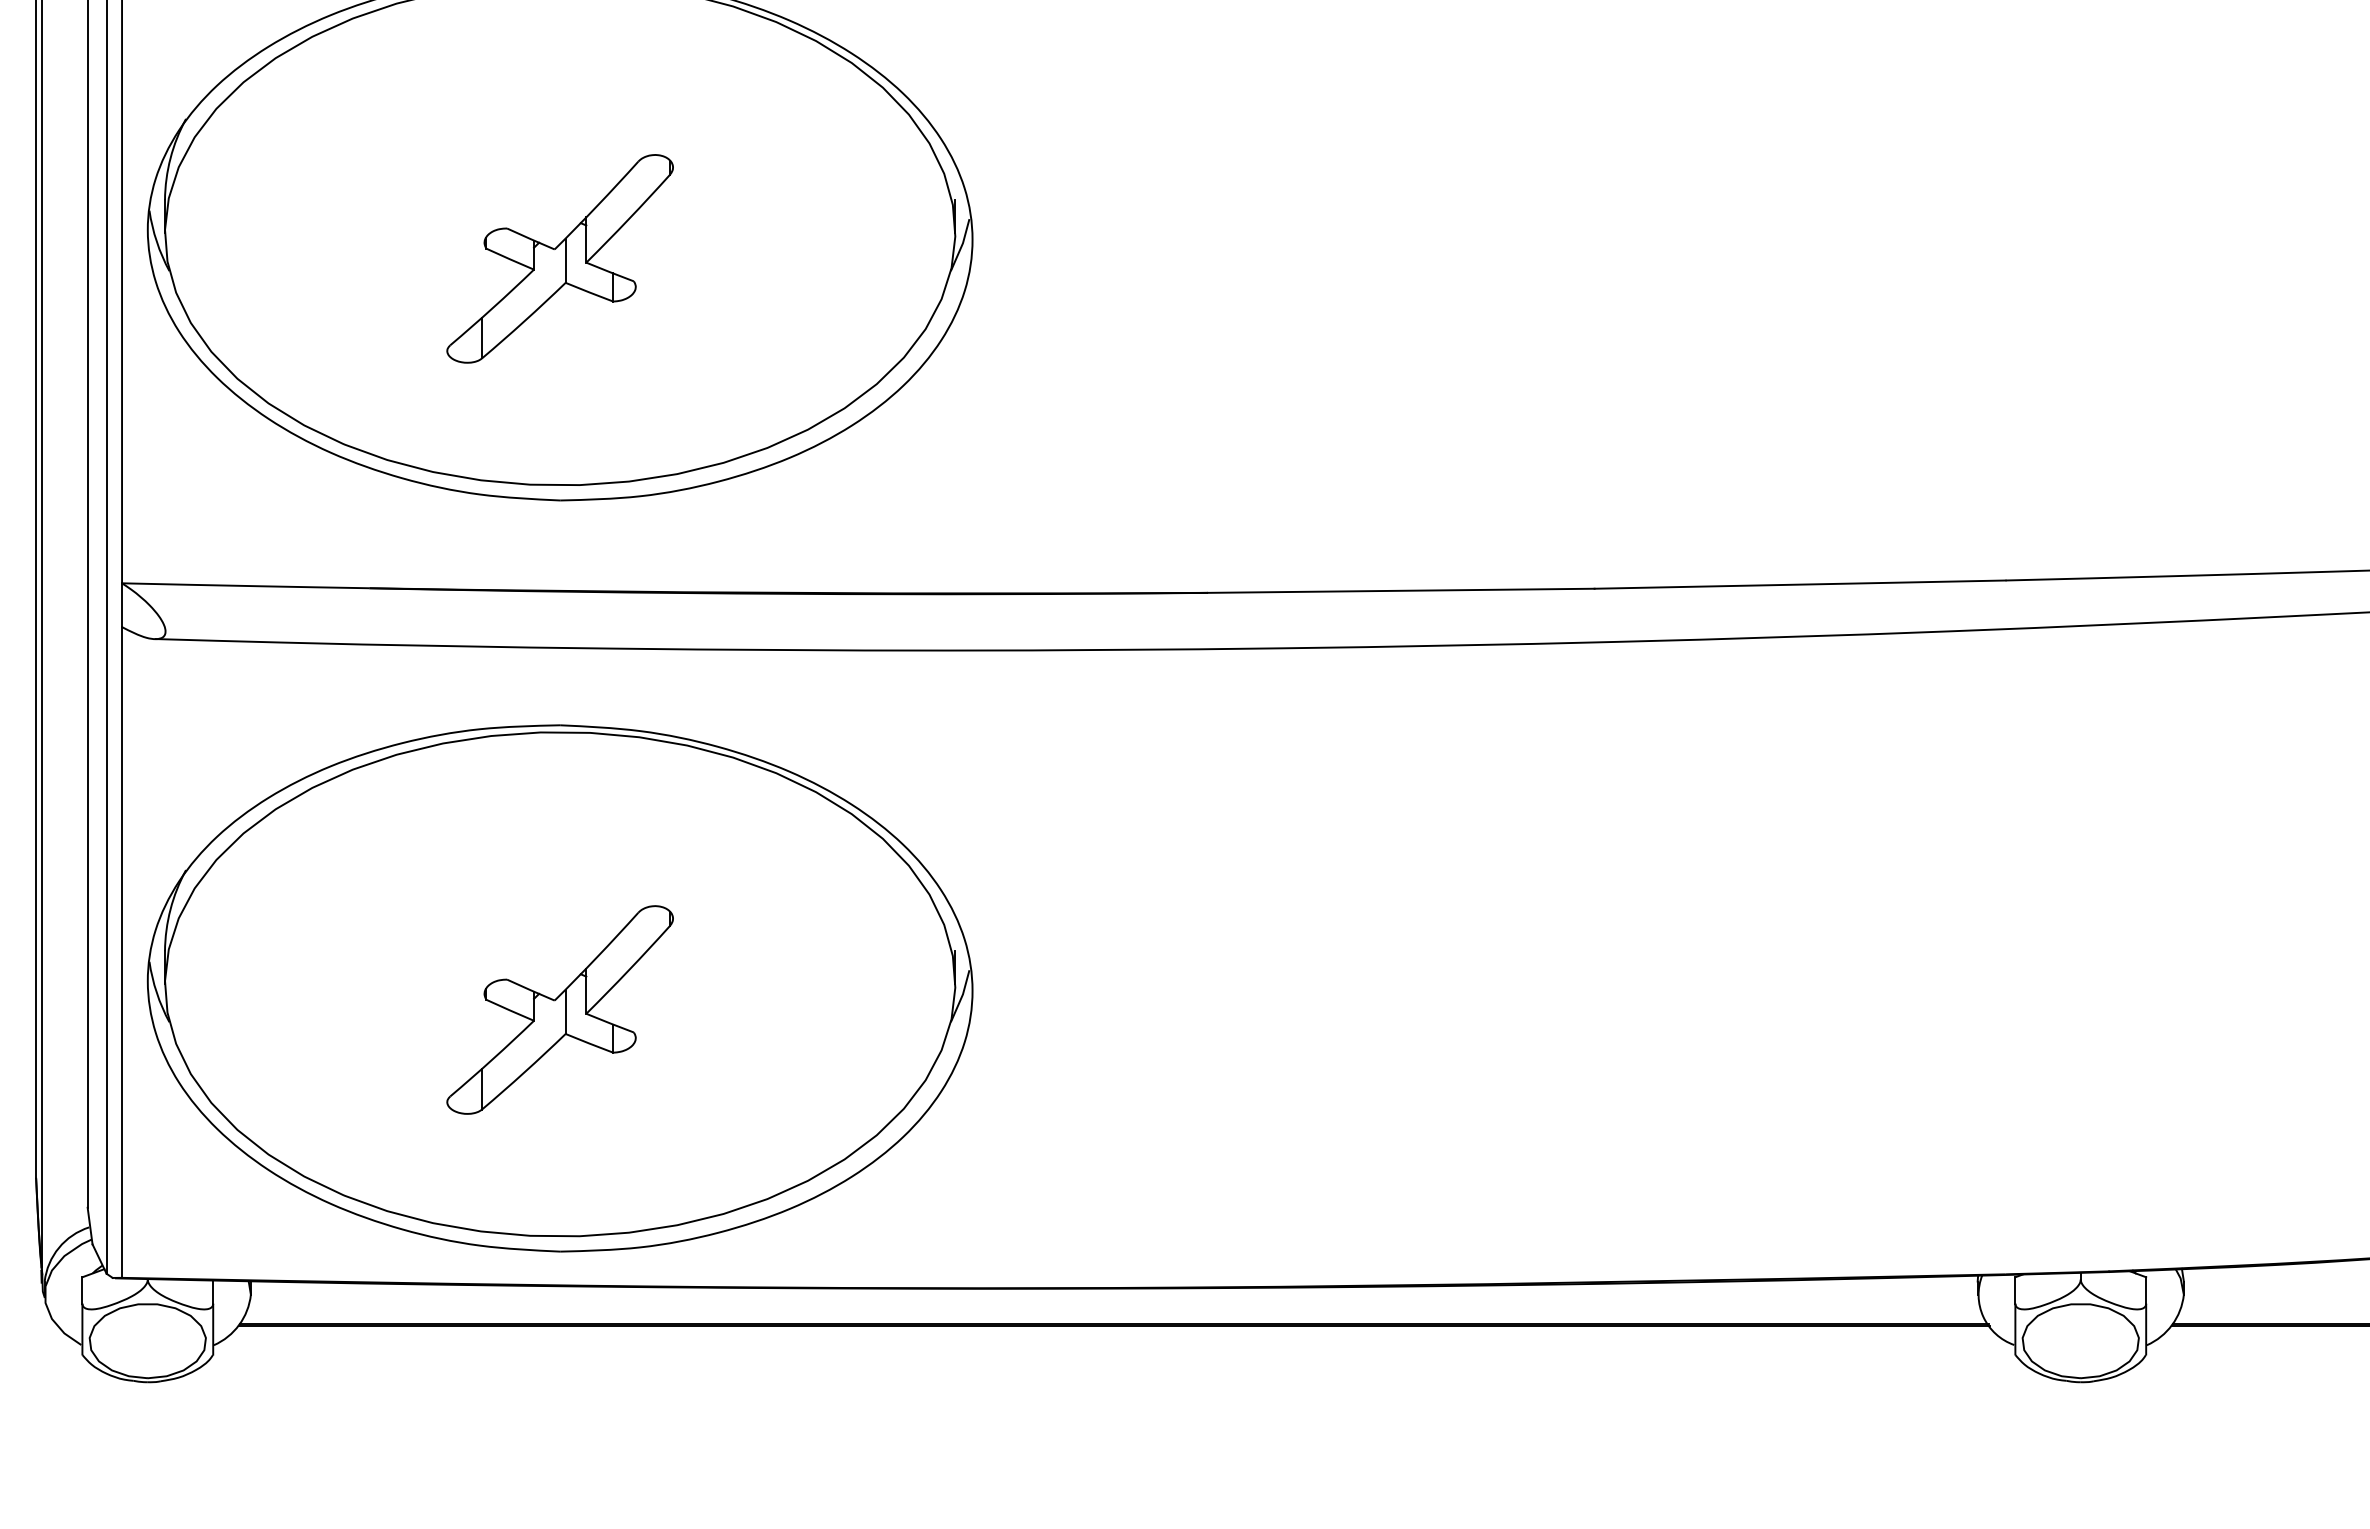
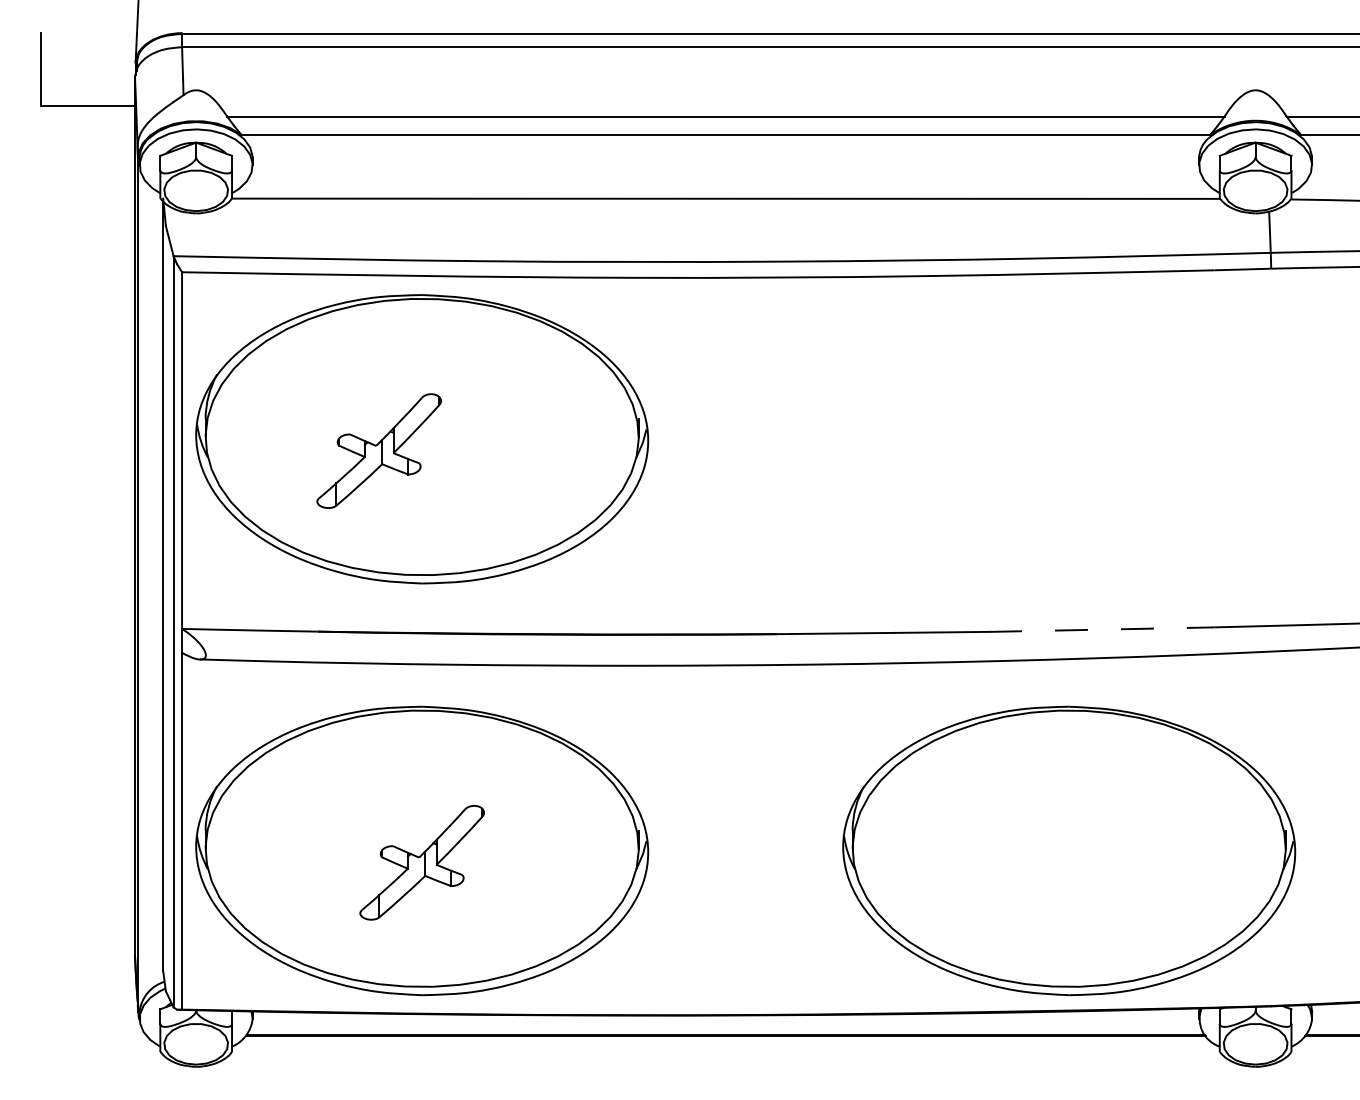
part: (558, 257) -> (378, 450), moved
line: (1799, 584) -> (1101, 629), solid -> dashed
part: (1741, 987) -> (1069, 850), added

